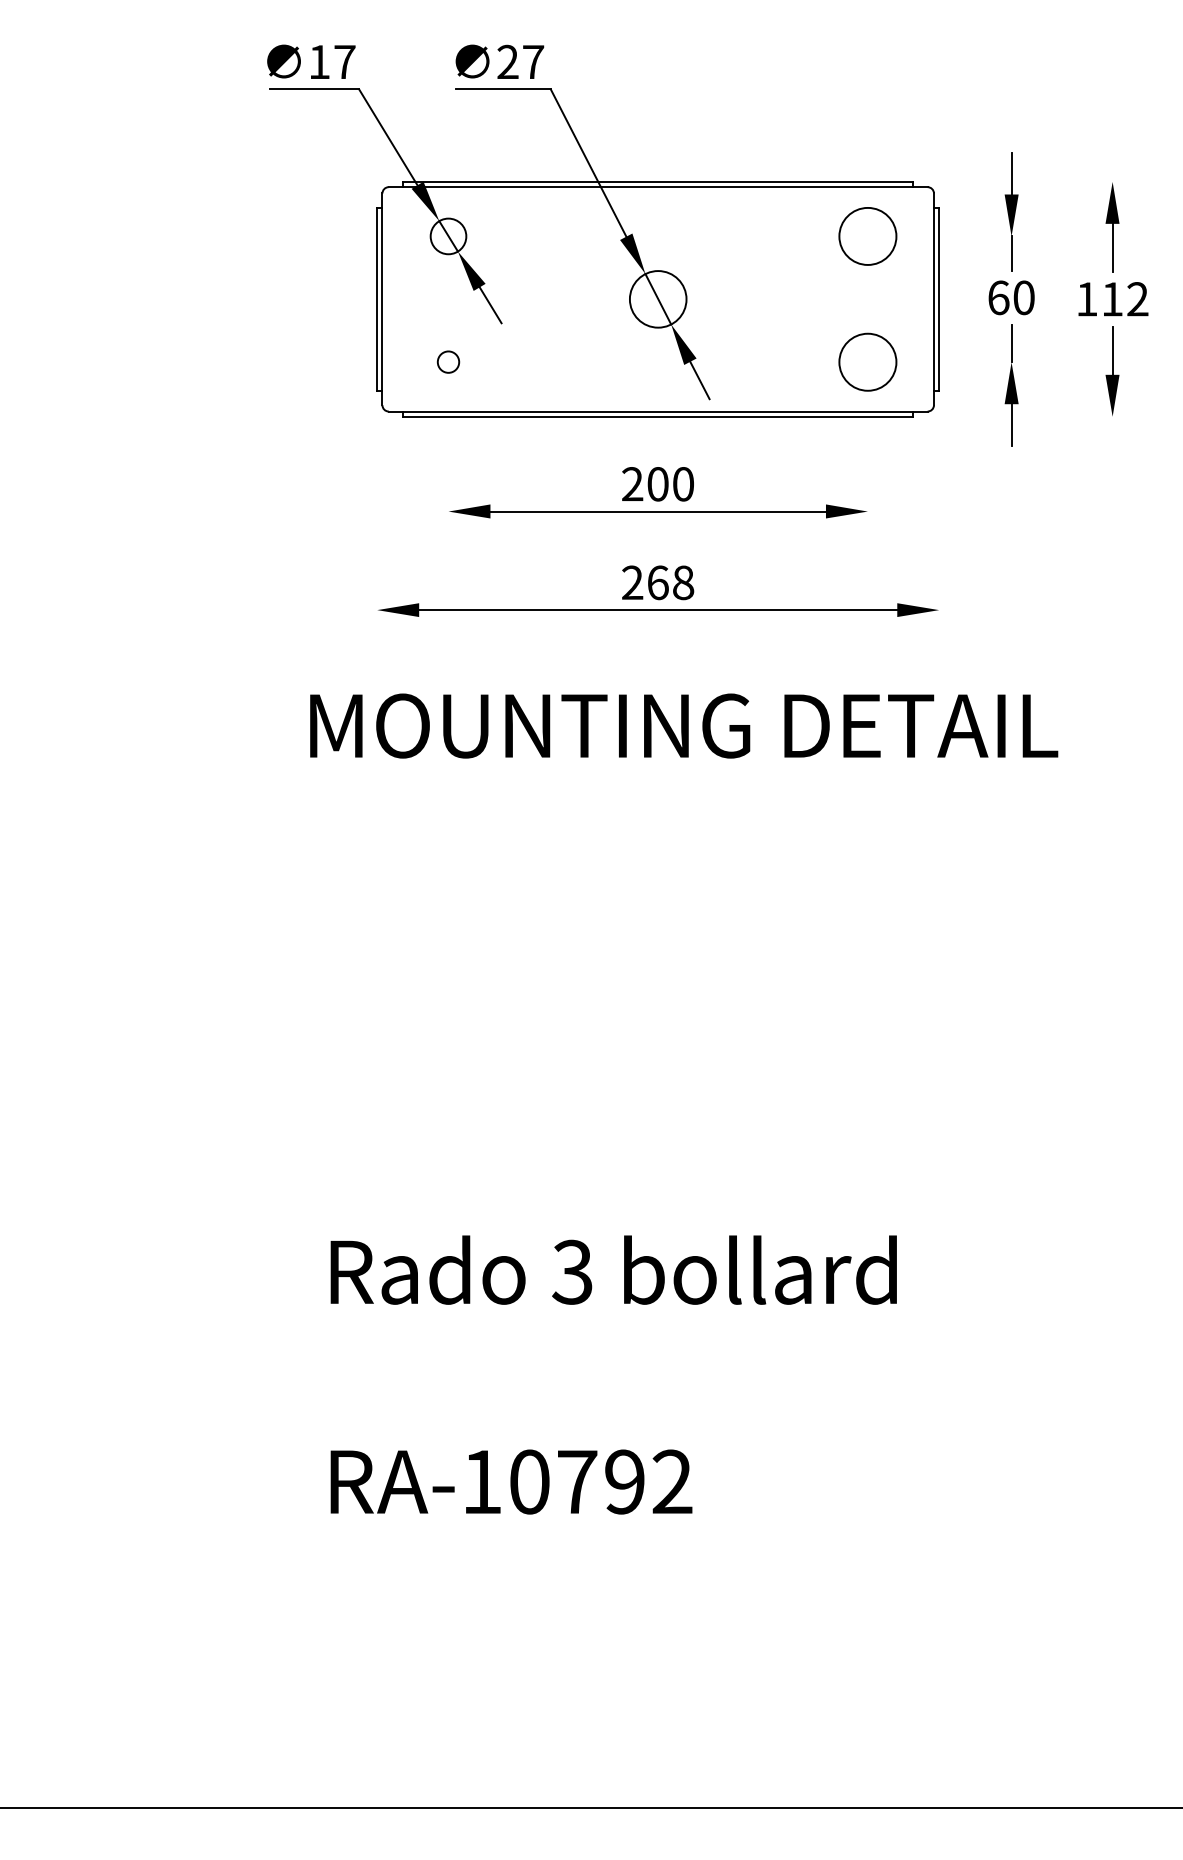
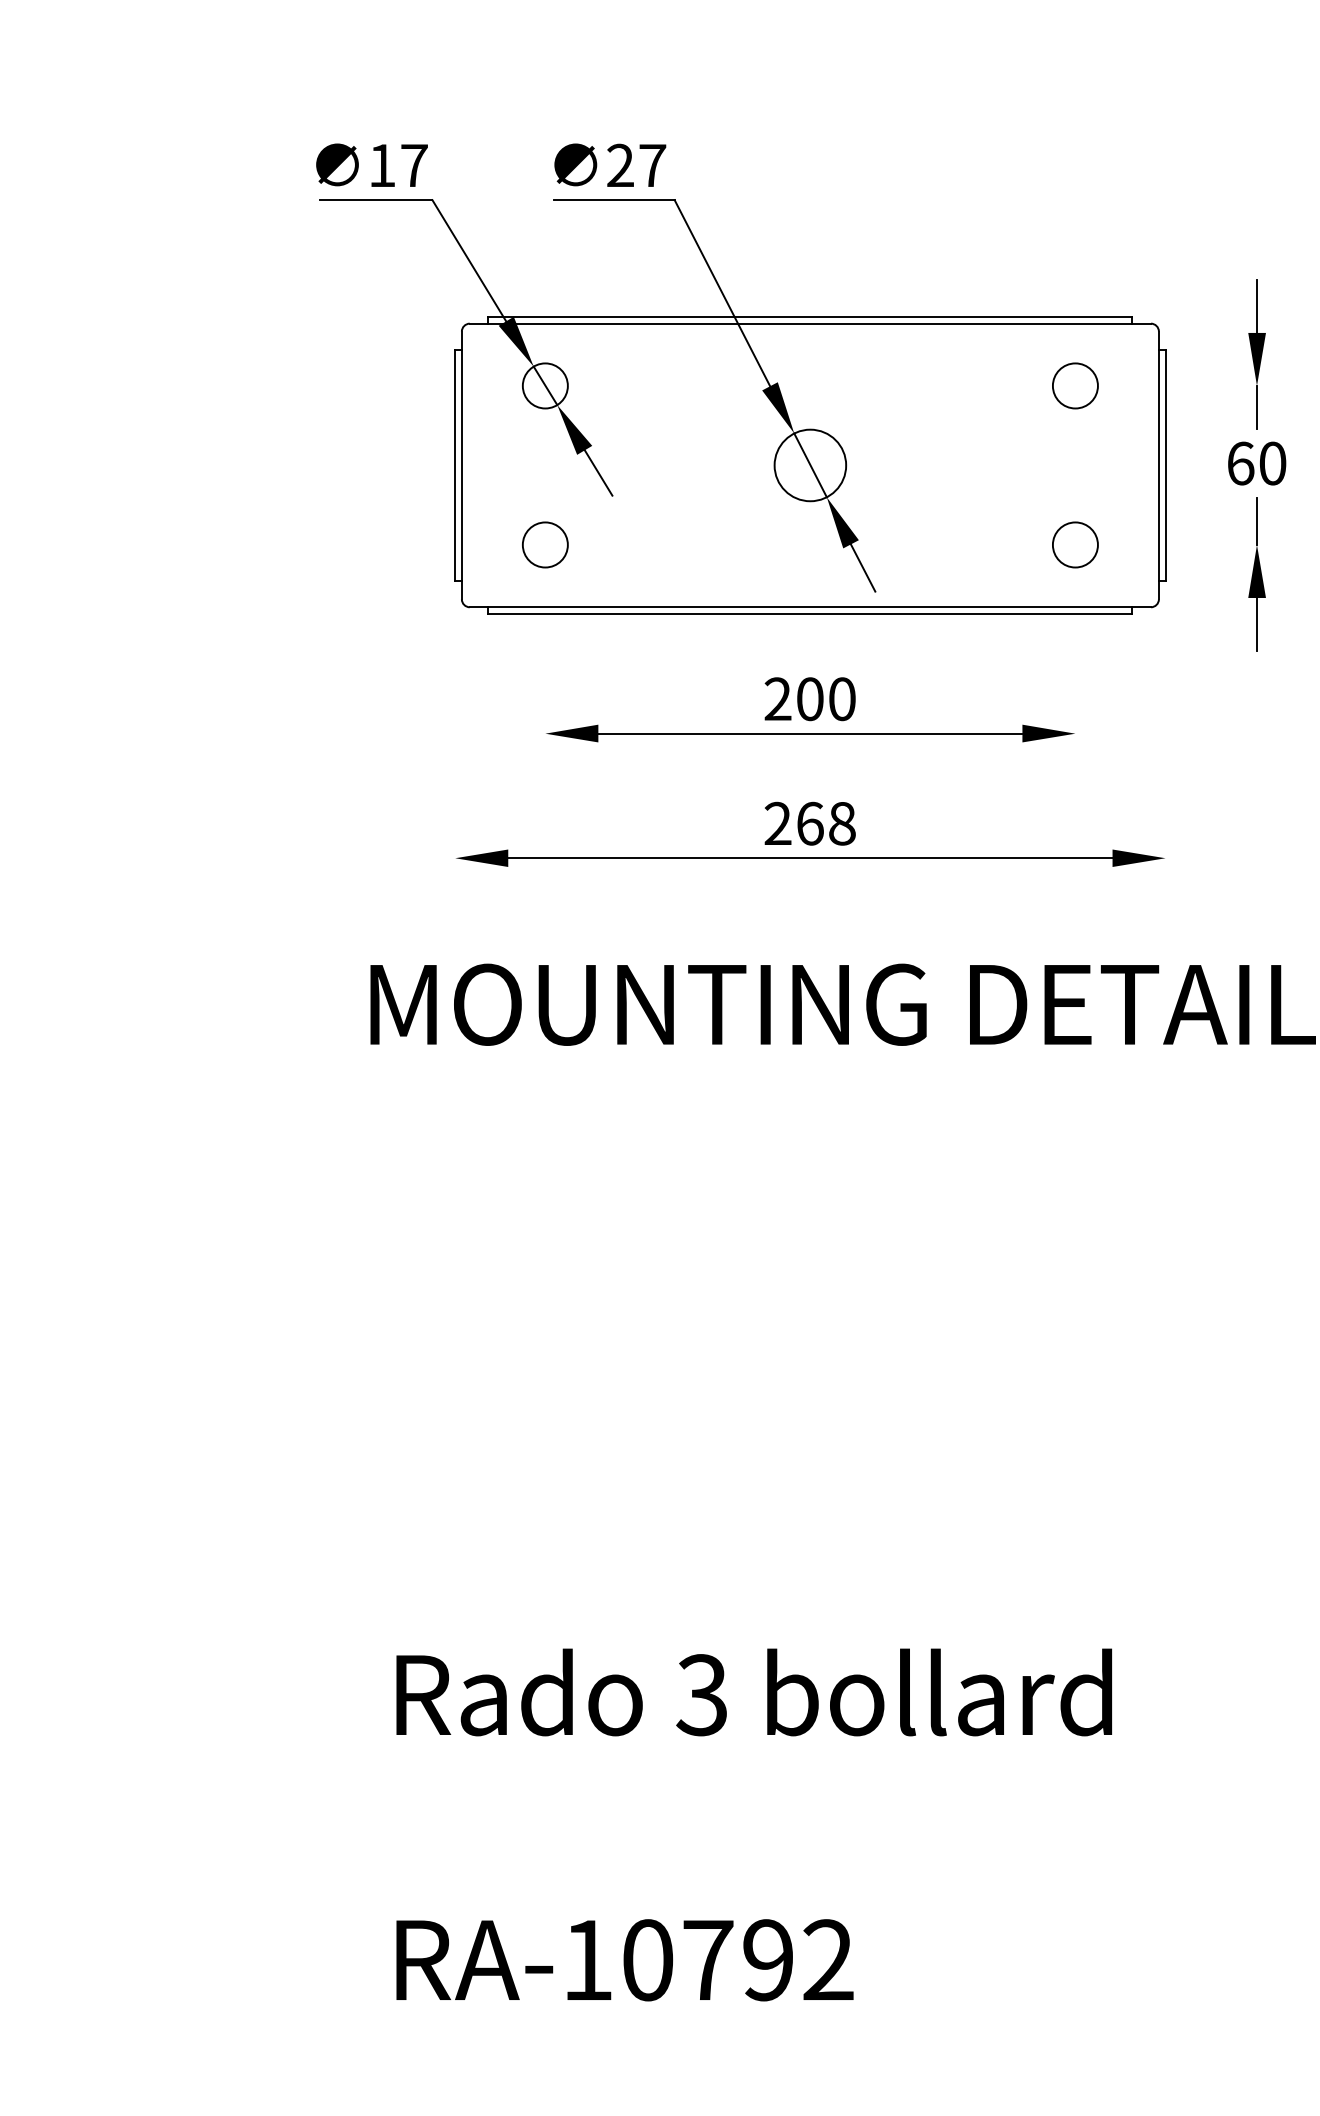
circle: (867, 236) -> (1074, 386), size x0.62
circle: (448, 361) -> (545, 544), size x1.67
circle: (867, 362) -> (1074, 545), size x0.62

